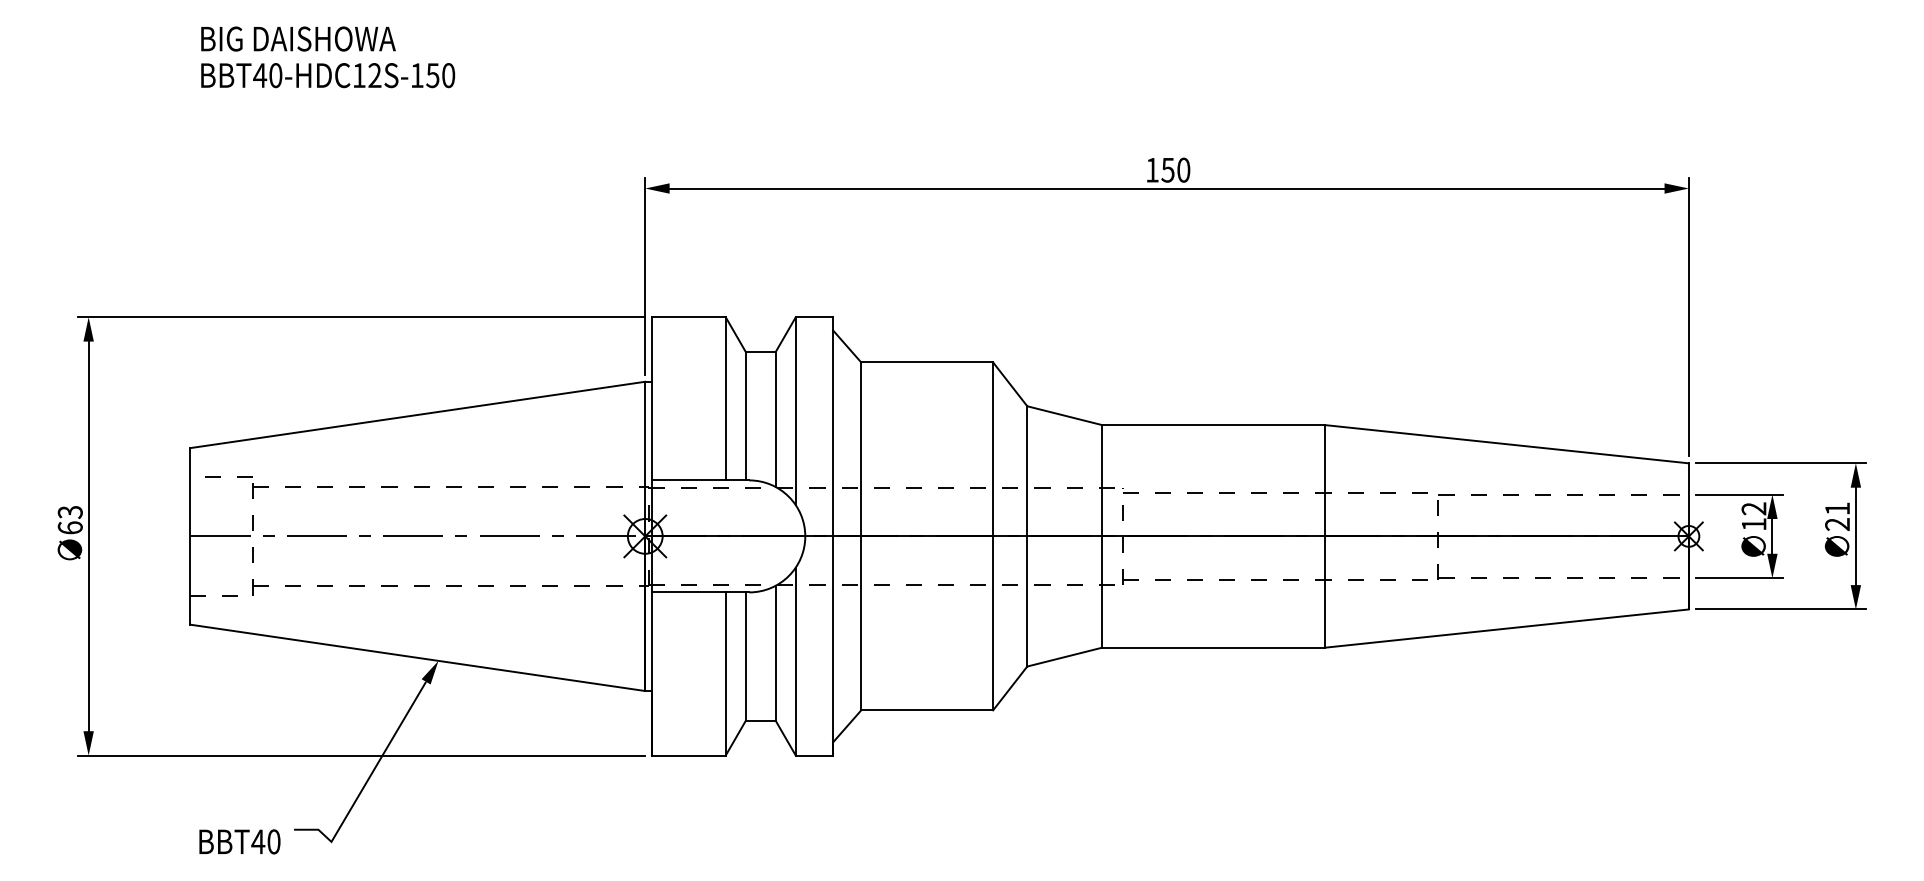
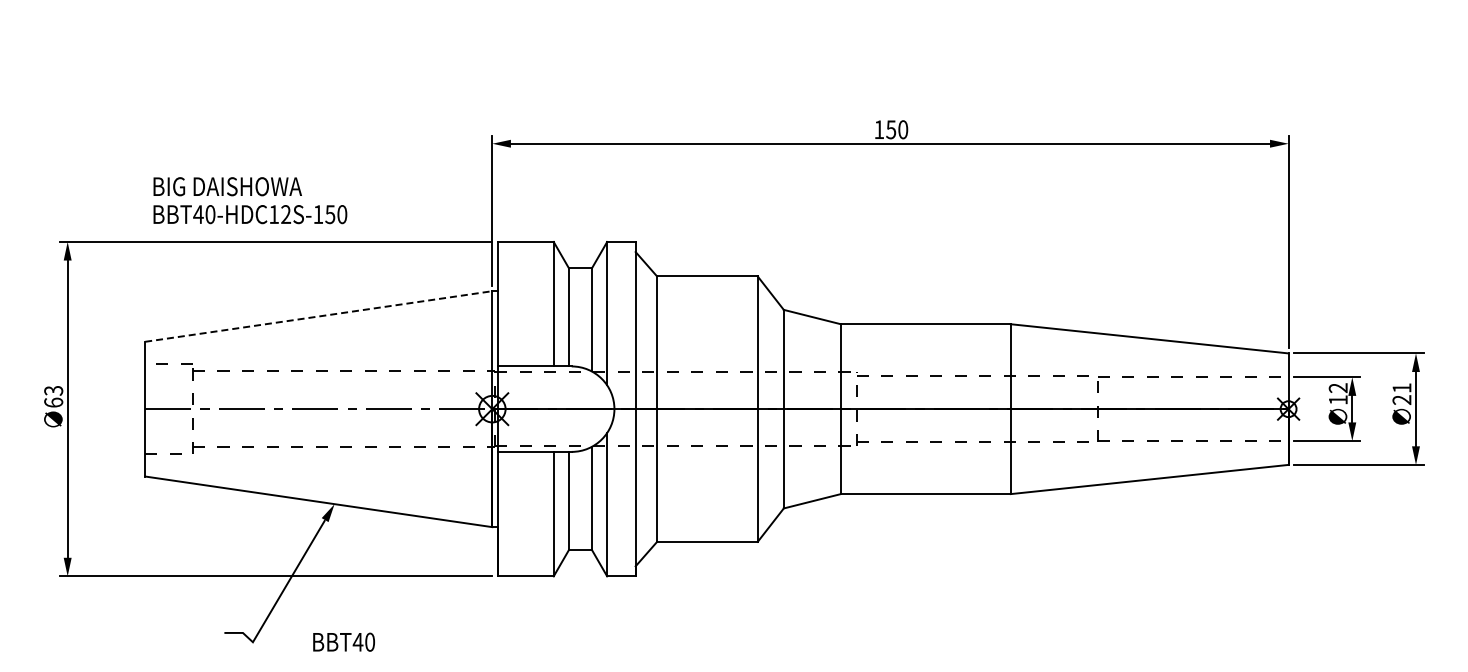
text: (328, 57) -> (250, 200), moved
line: (418, 414) -> (319, 316), solid -> dashed
text: (239, 840) -> (343, 641), moved

